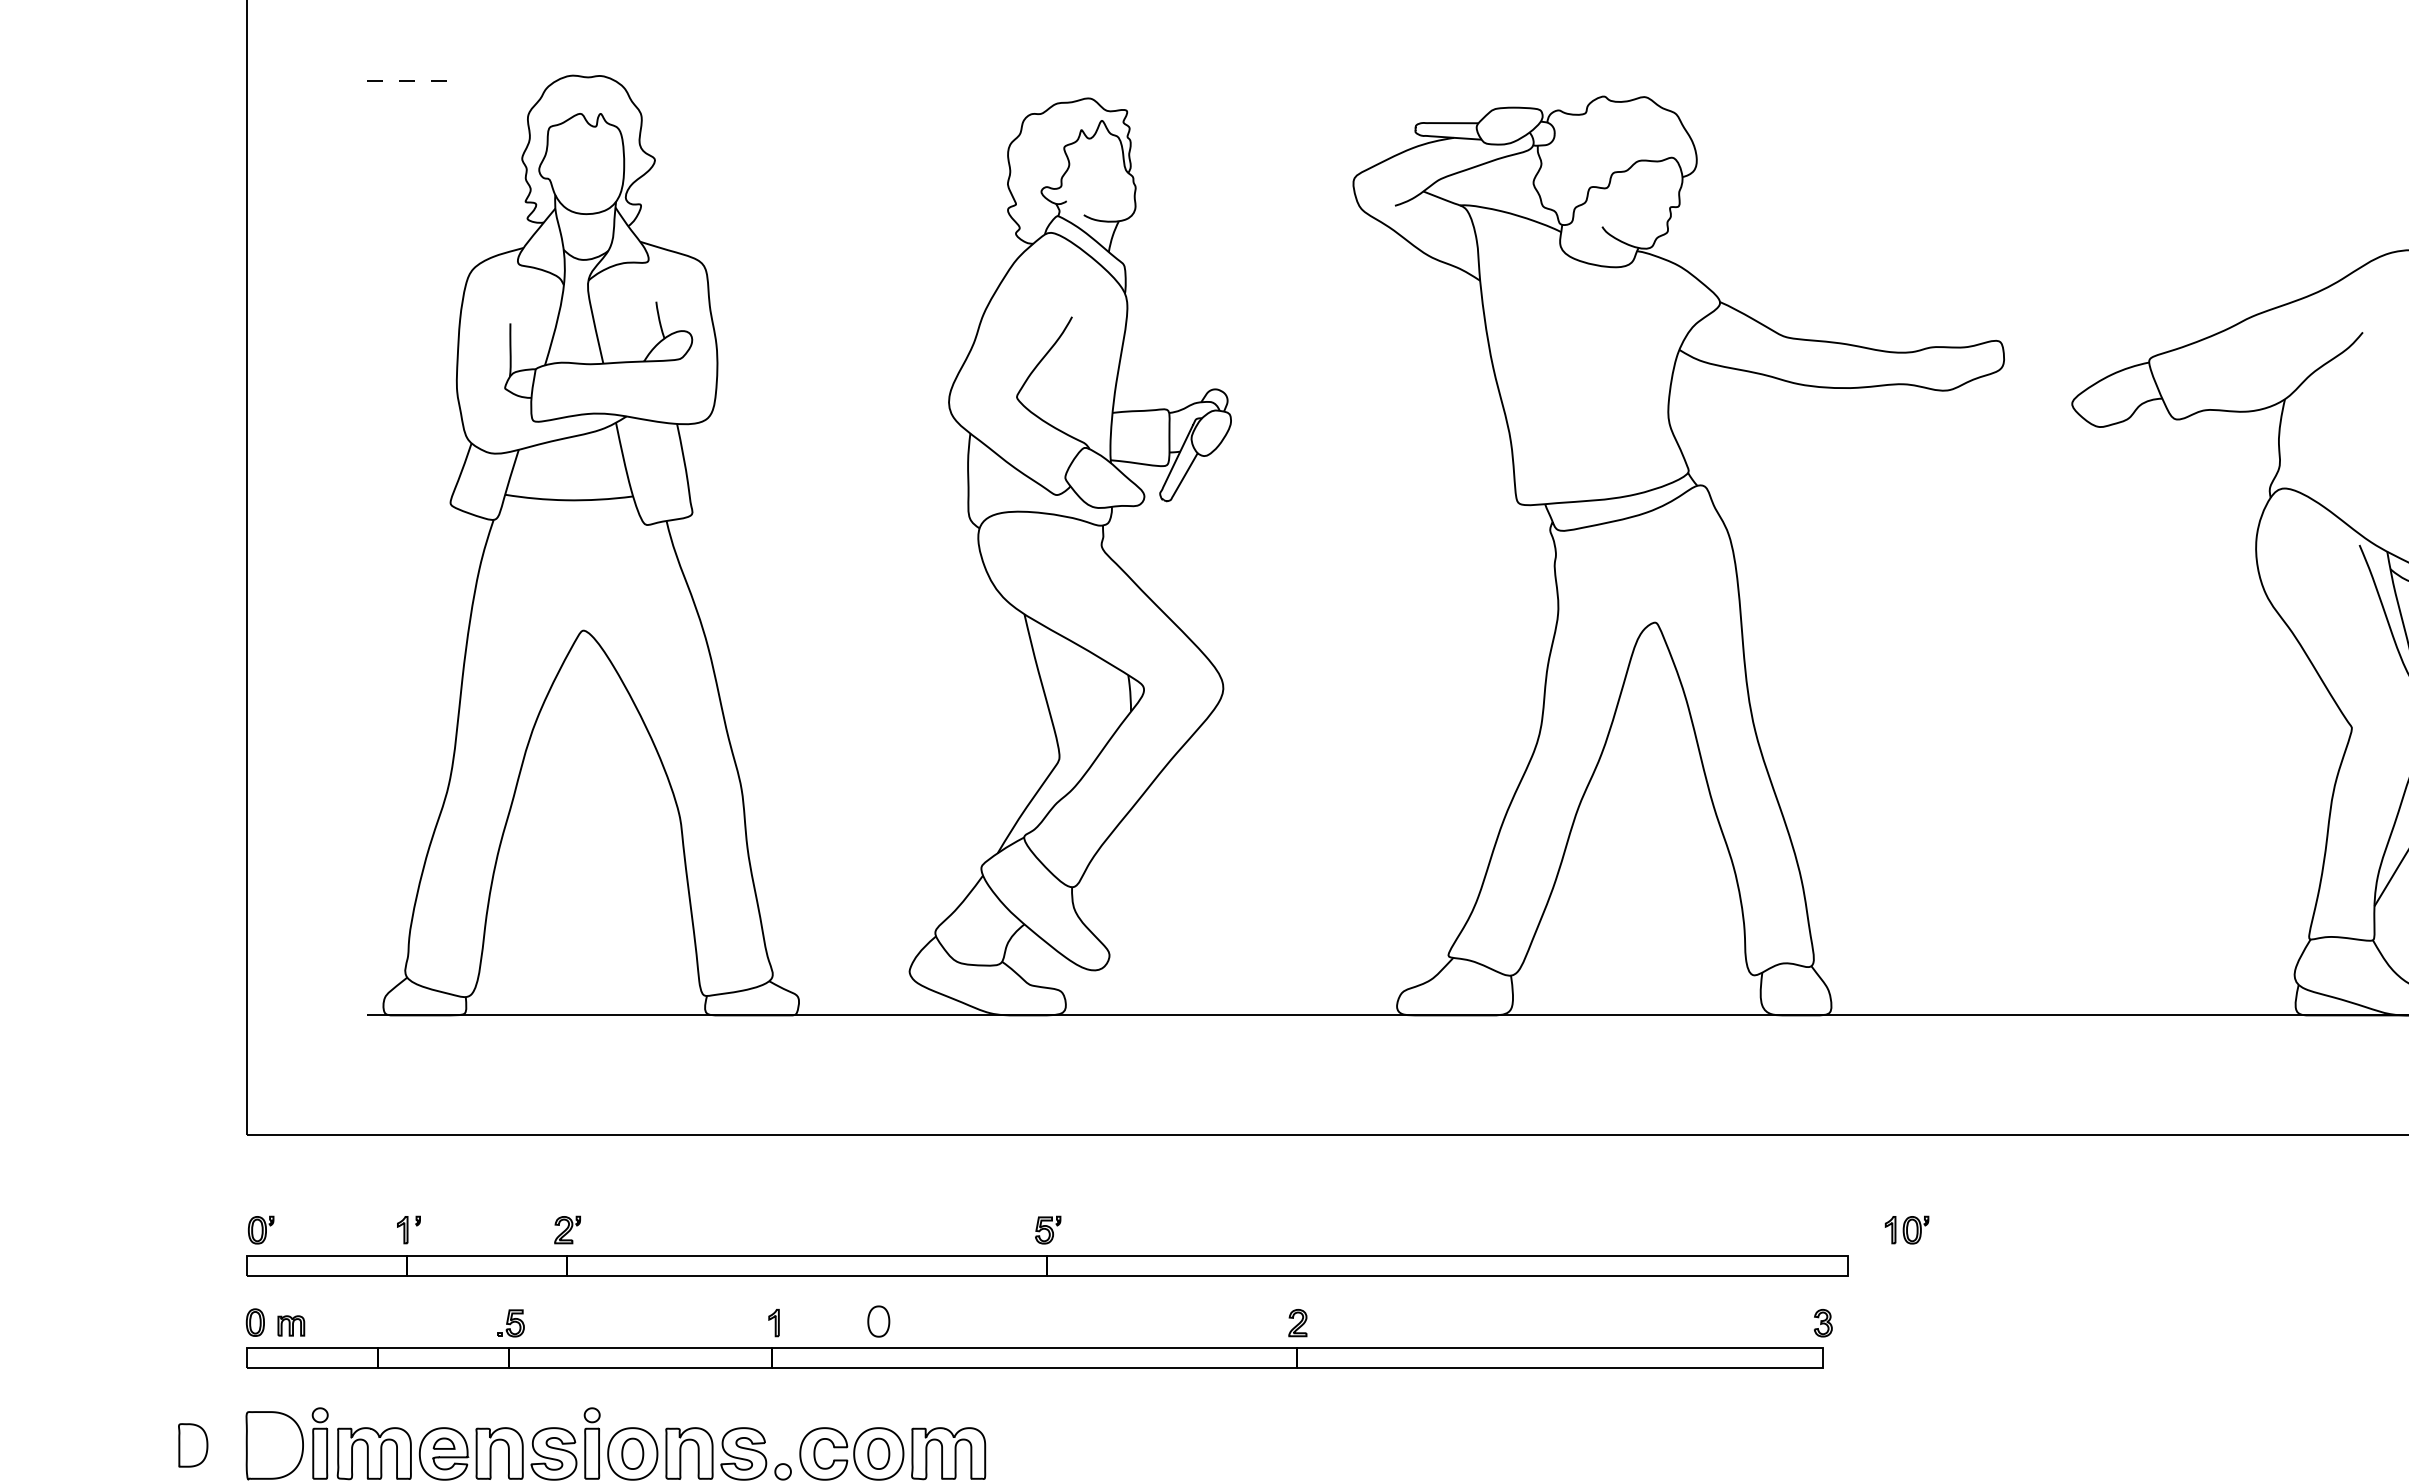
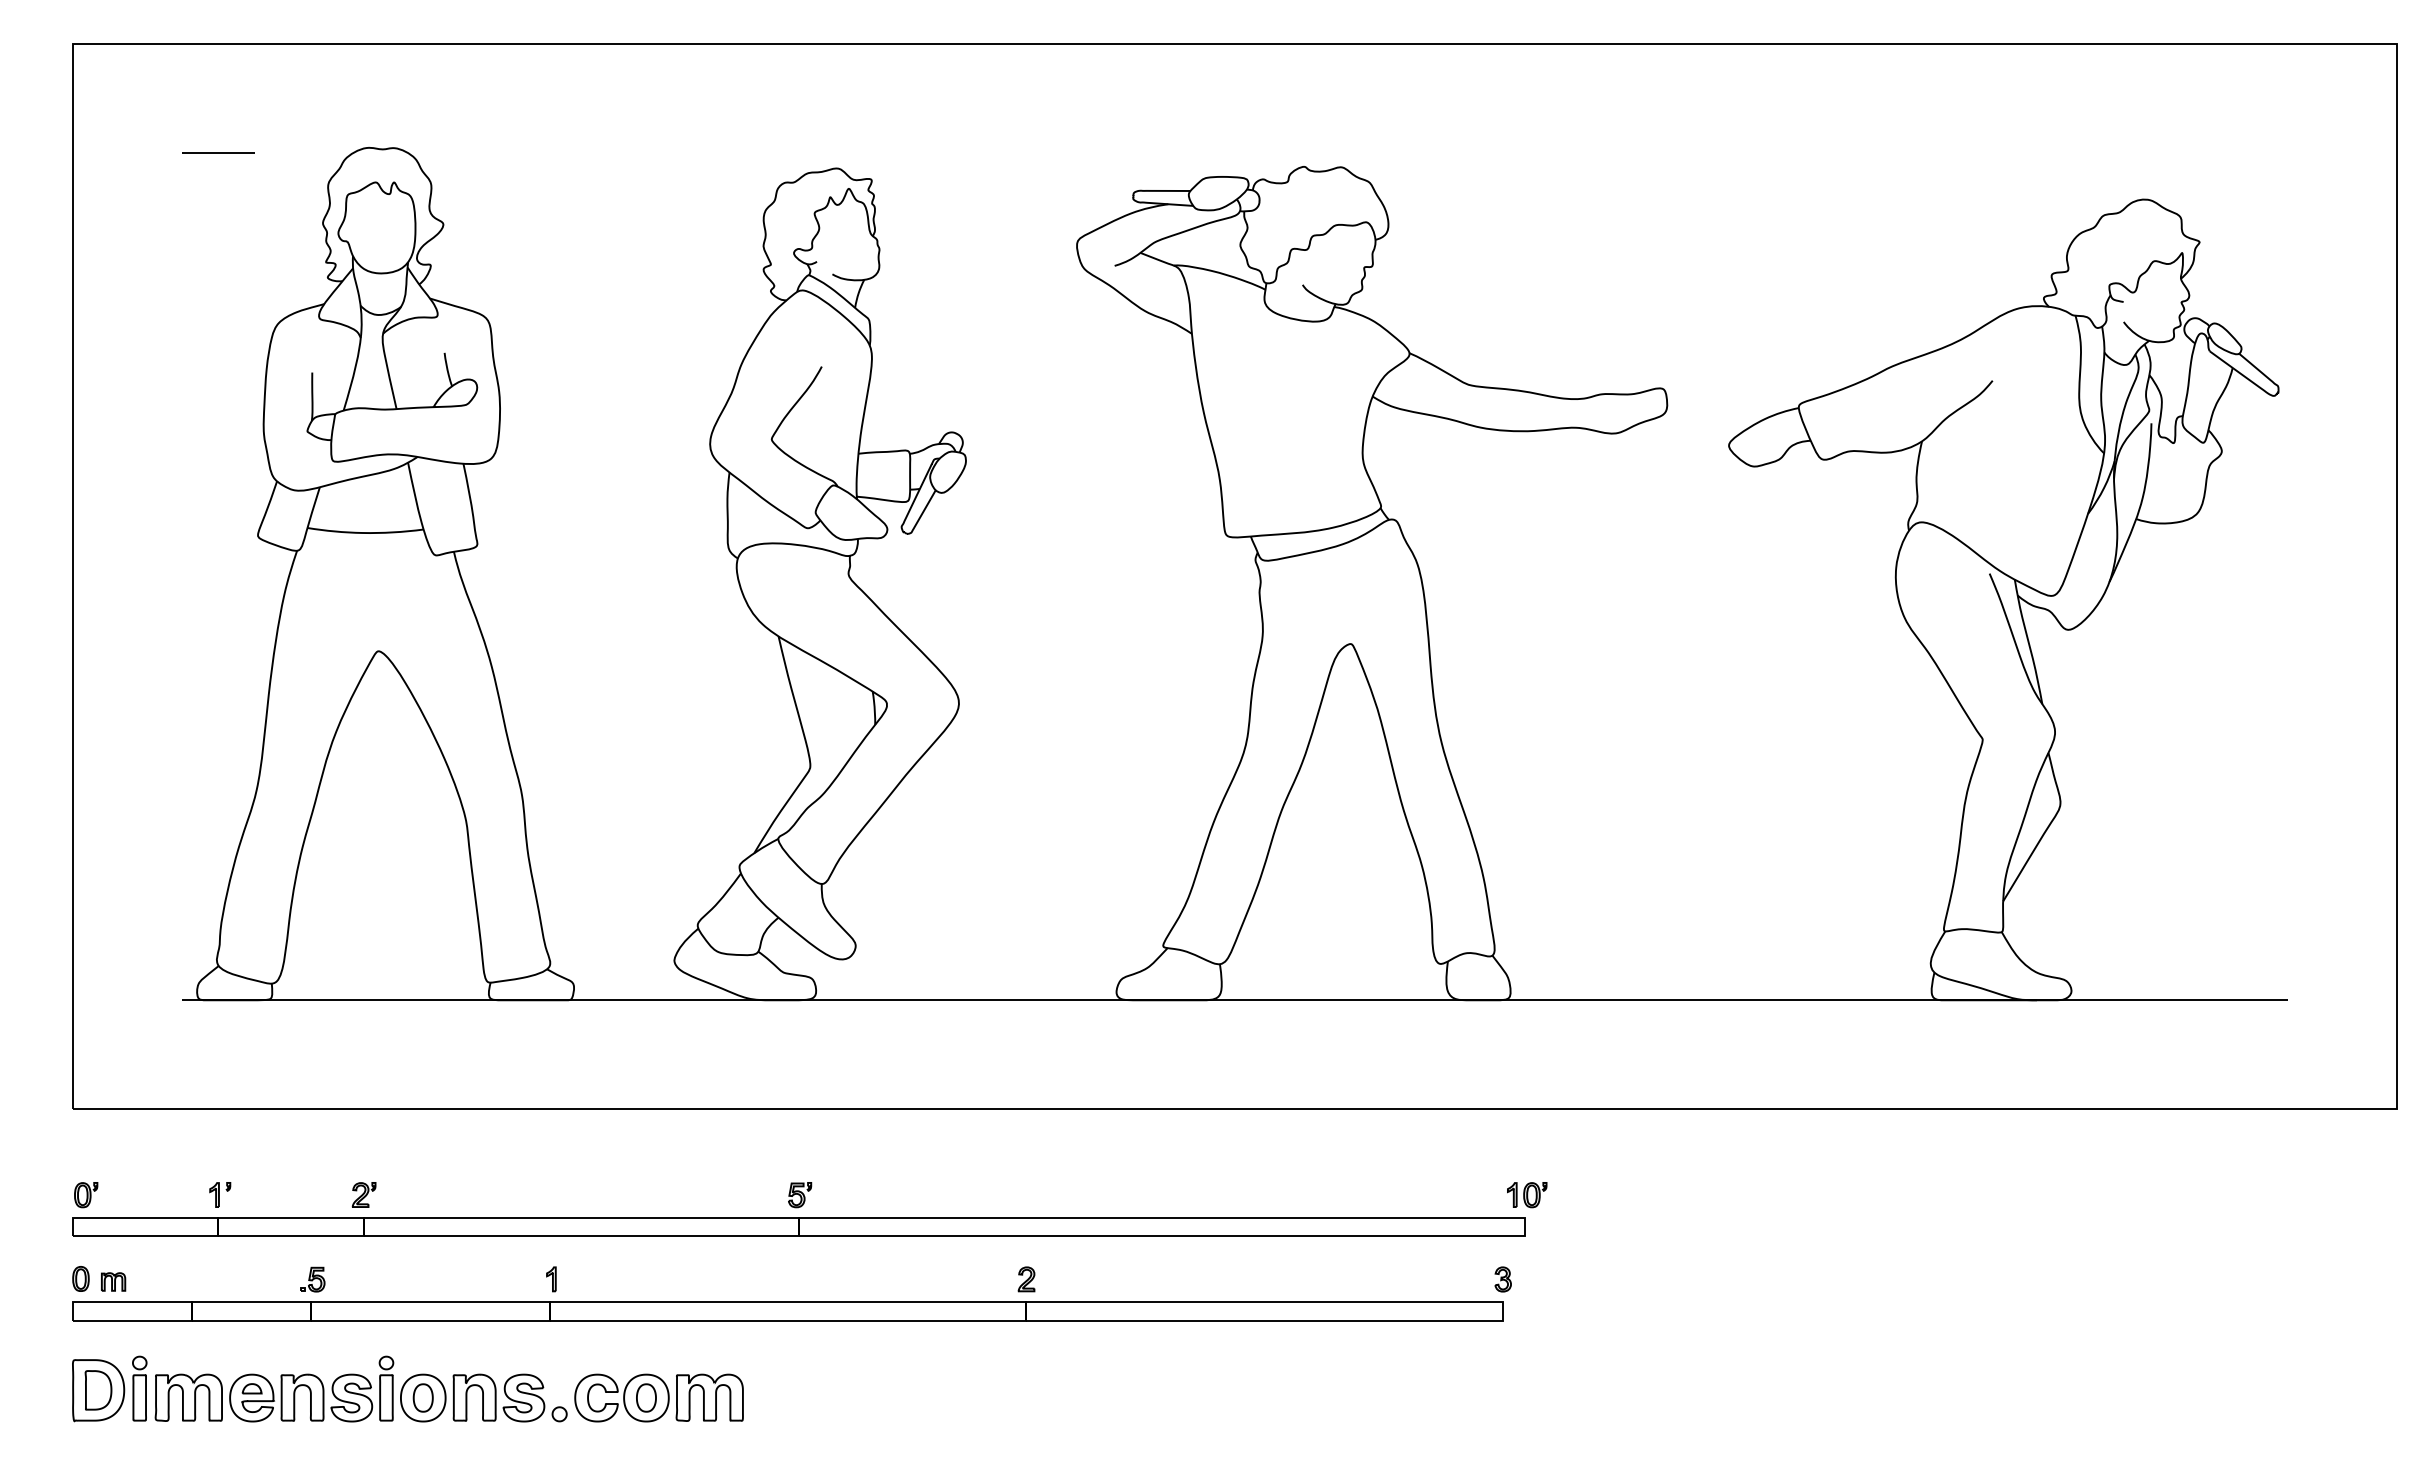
line: (407, 81) -> (218, 153), dashed -> solid
part: (1907, 1230) -> (1527, 1195), moved
part: (878, 1321) -> (646, 1277), removed
part: (193, 1445) -> (98, 1390), moved

